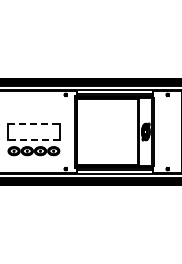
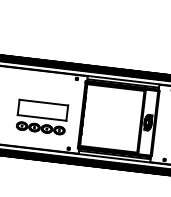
line: (34, 123) -> (44, 102), dashed -> solid
line: (34, 140) -> (42, 118), dashed -> solid

